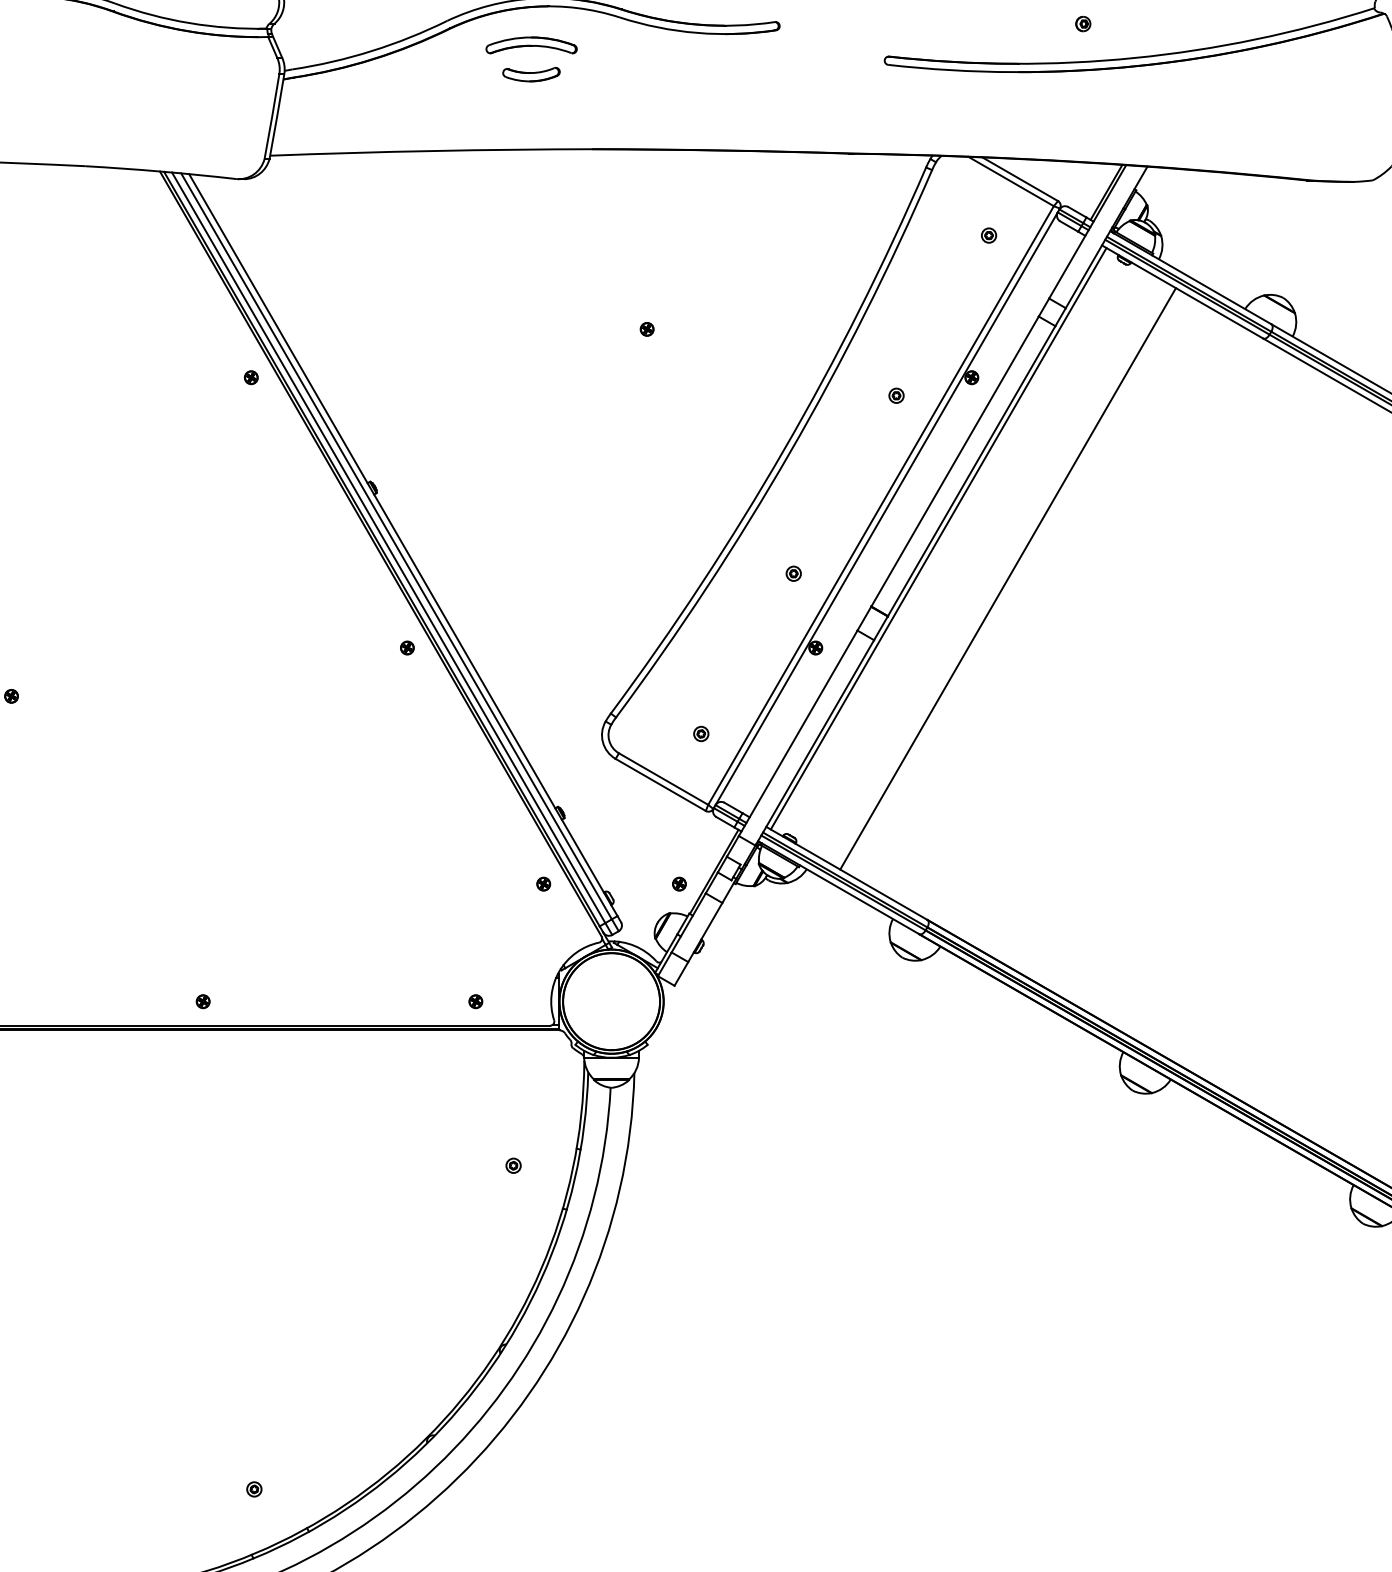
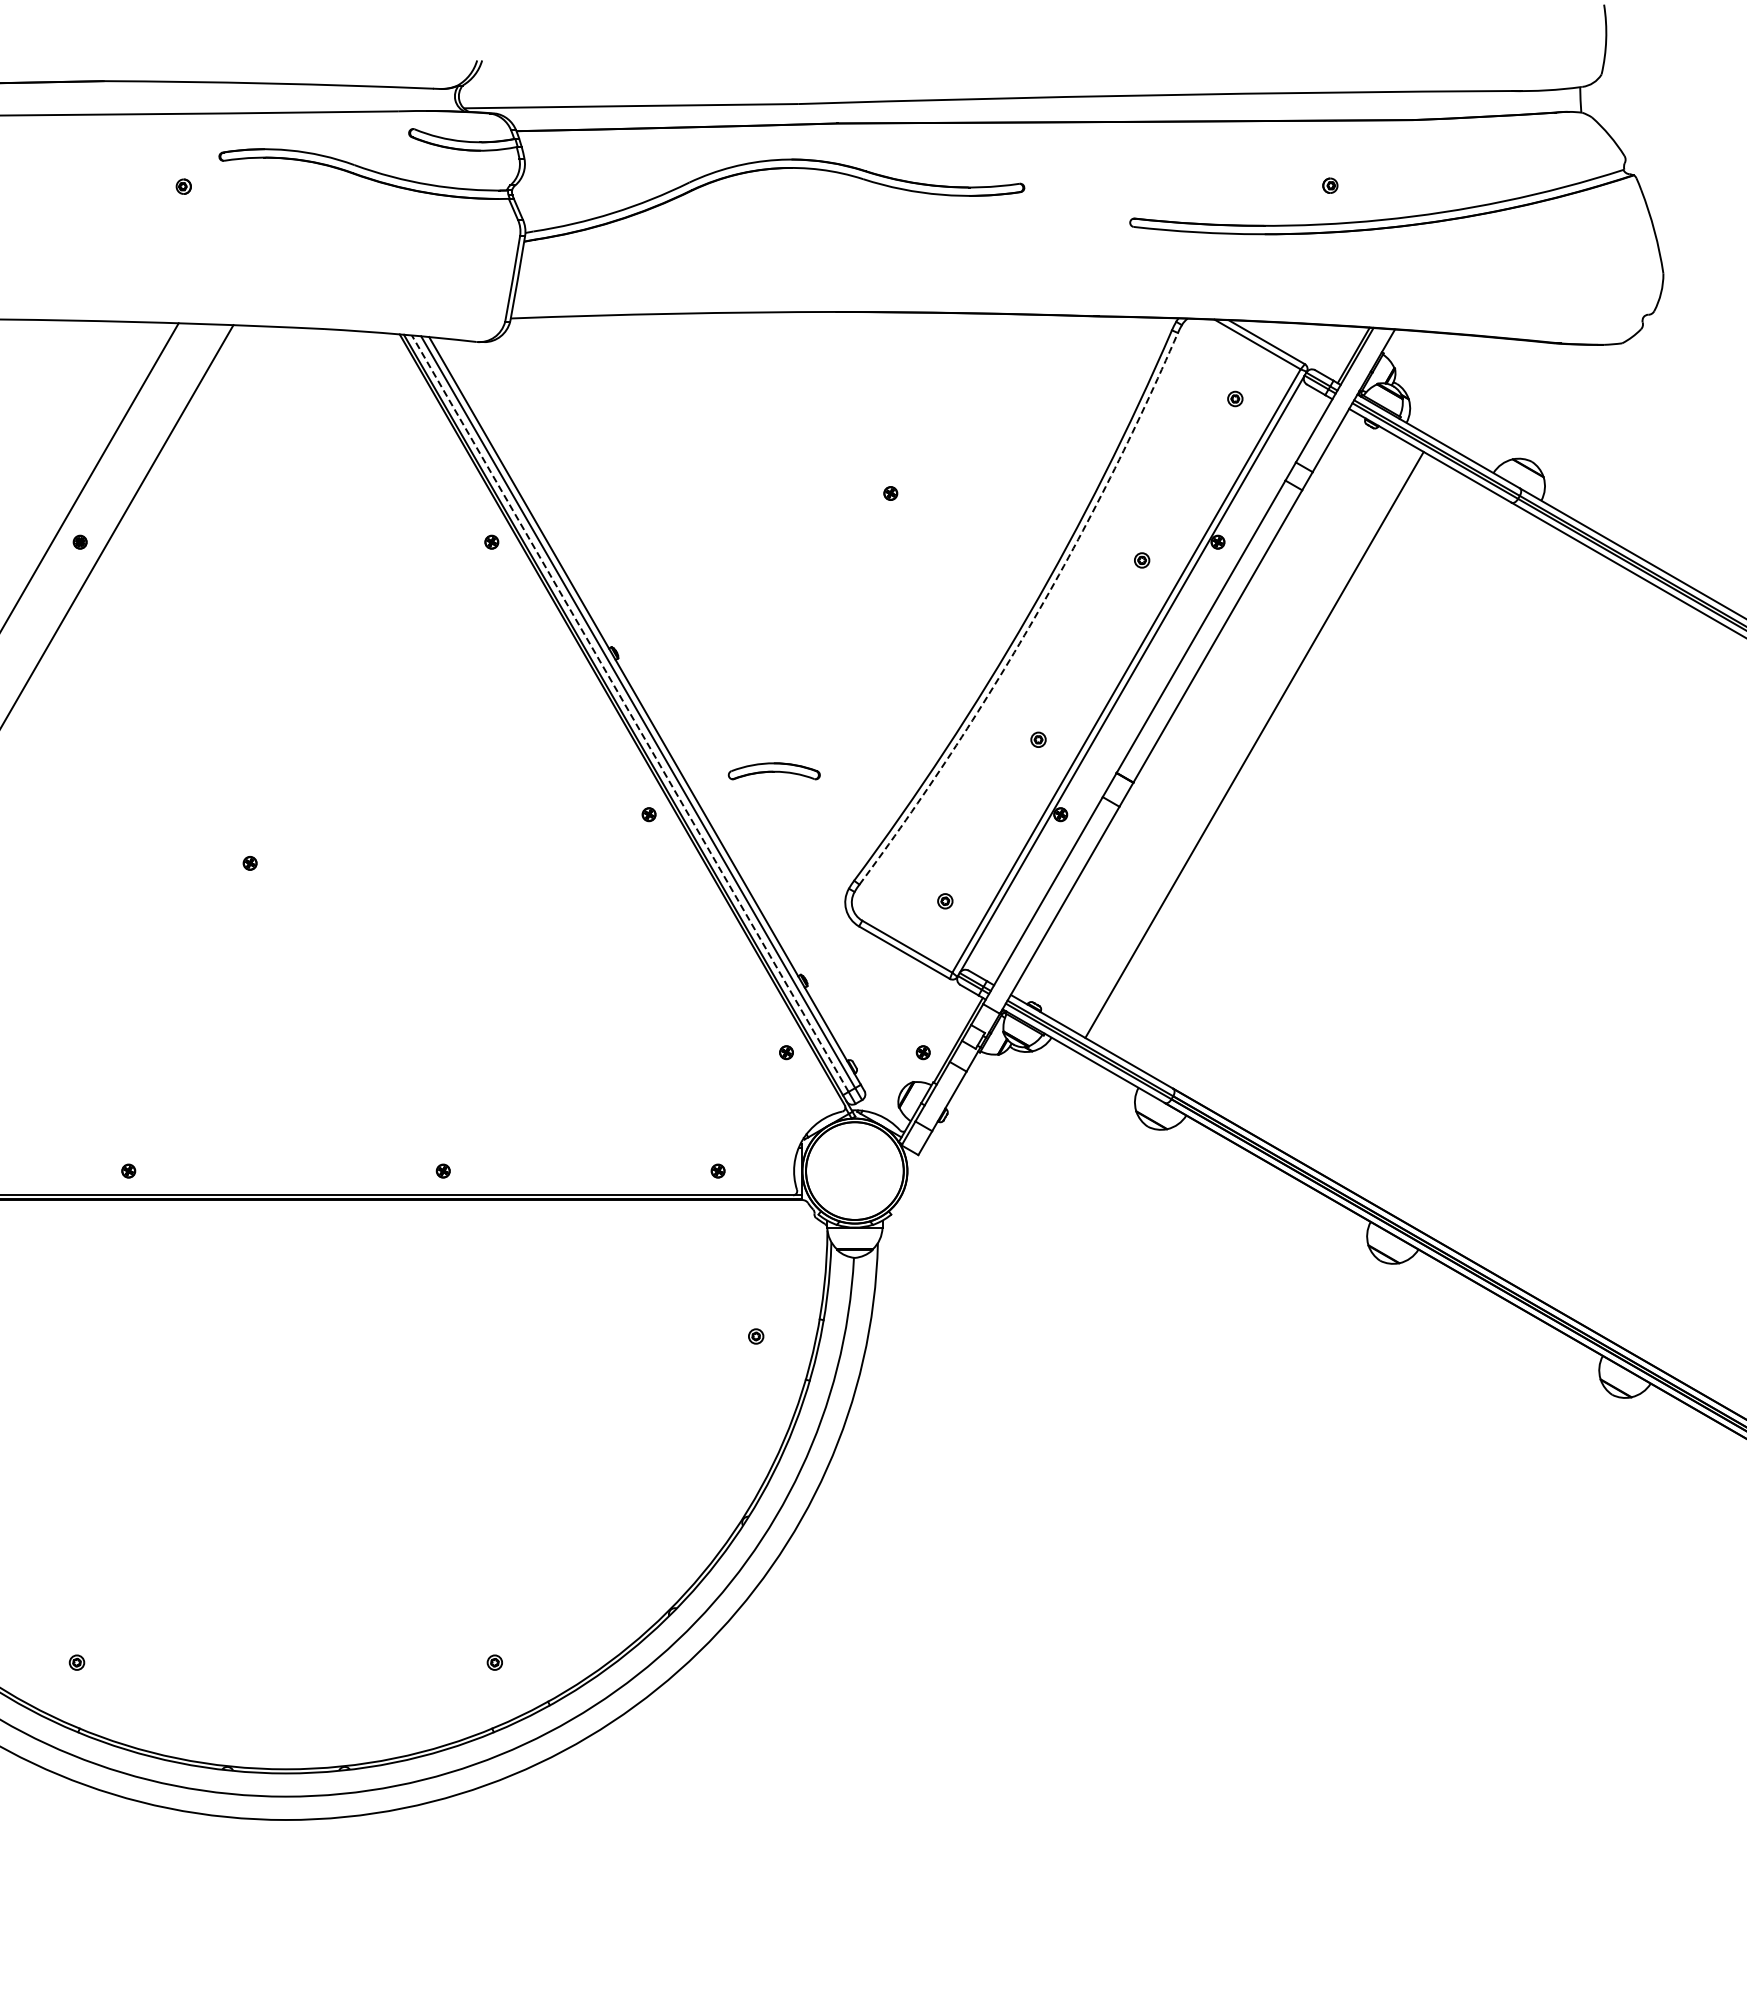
part: (530, 45) -> (773, 771), moved
part: (530, 74) -> (773, 236), removed
arc: (789, 453) -> (1034, 618), solid -> dashed
line: (938, 538) -> (1184, 704), removed
line: (388, 547) -> (630, 713), solid -> dashed

